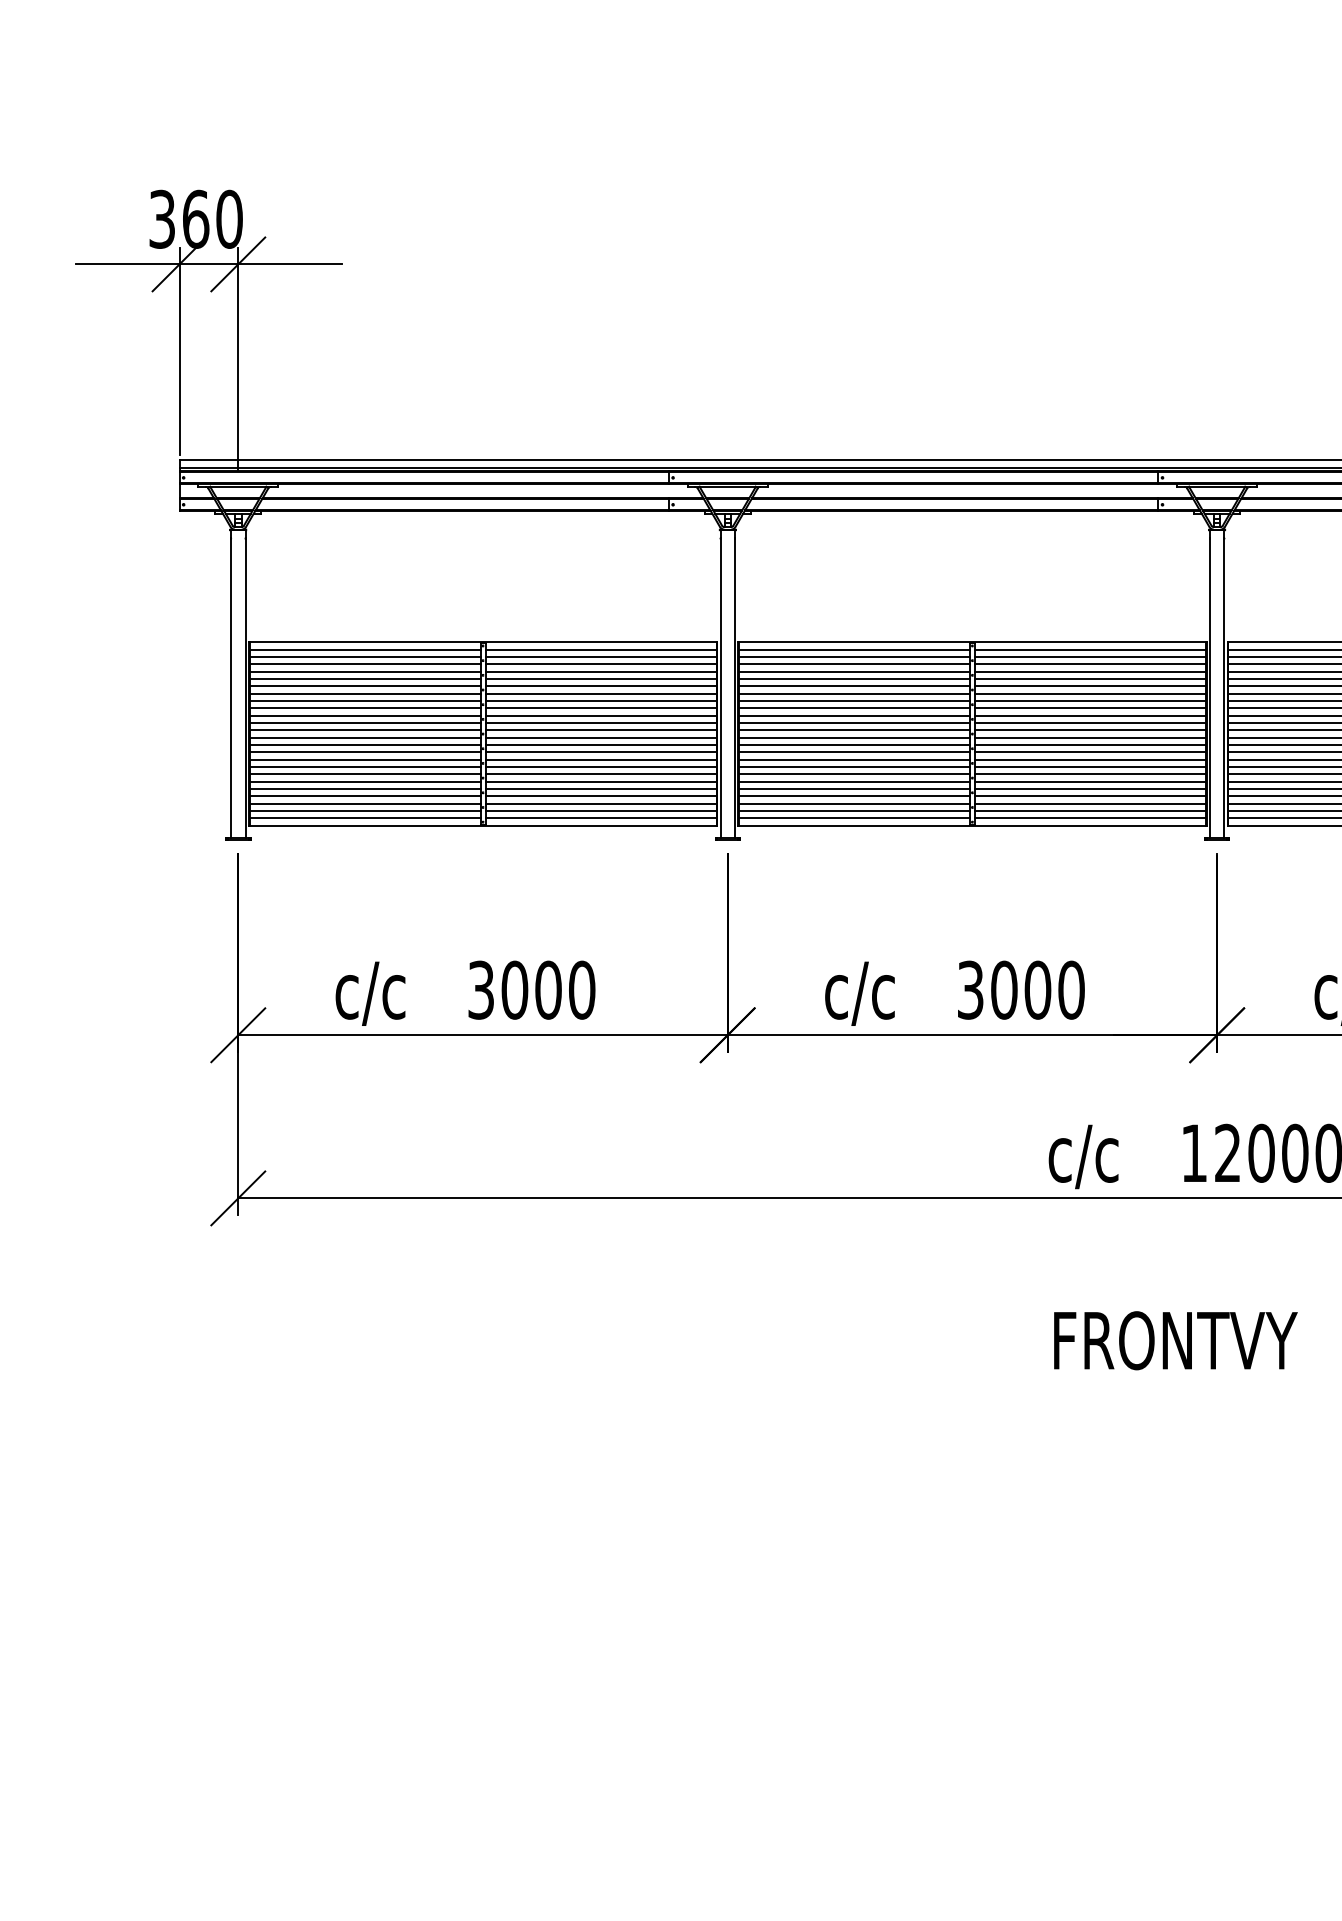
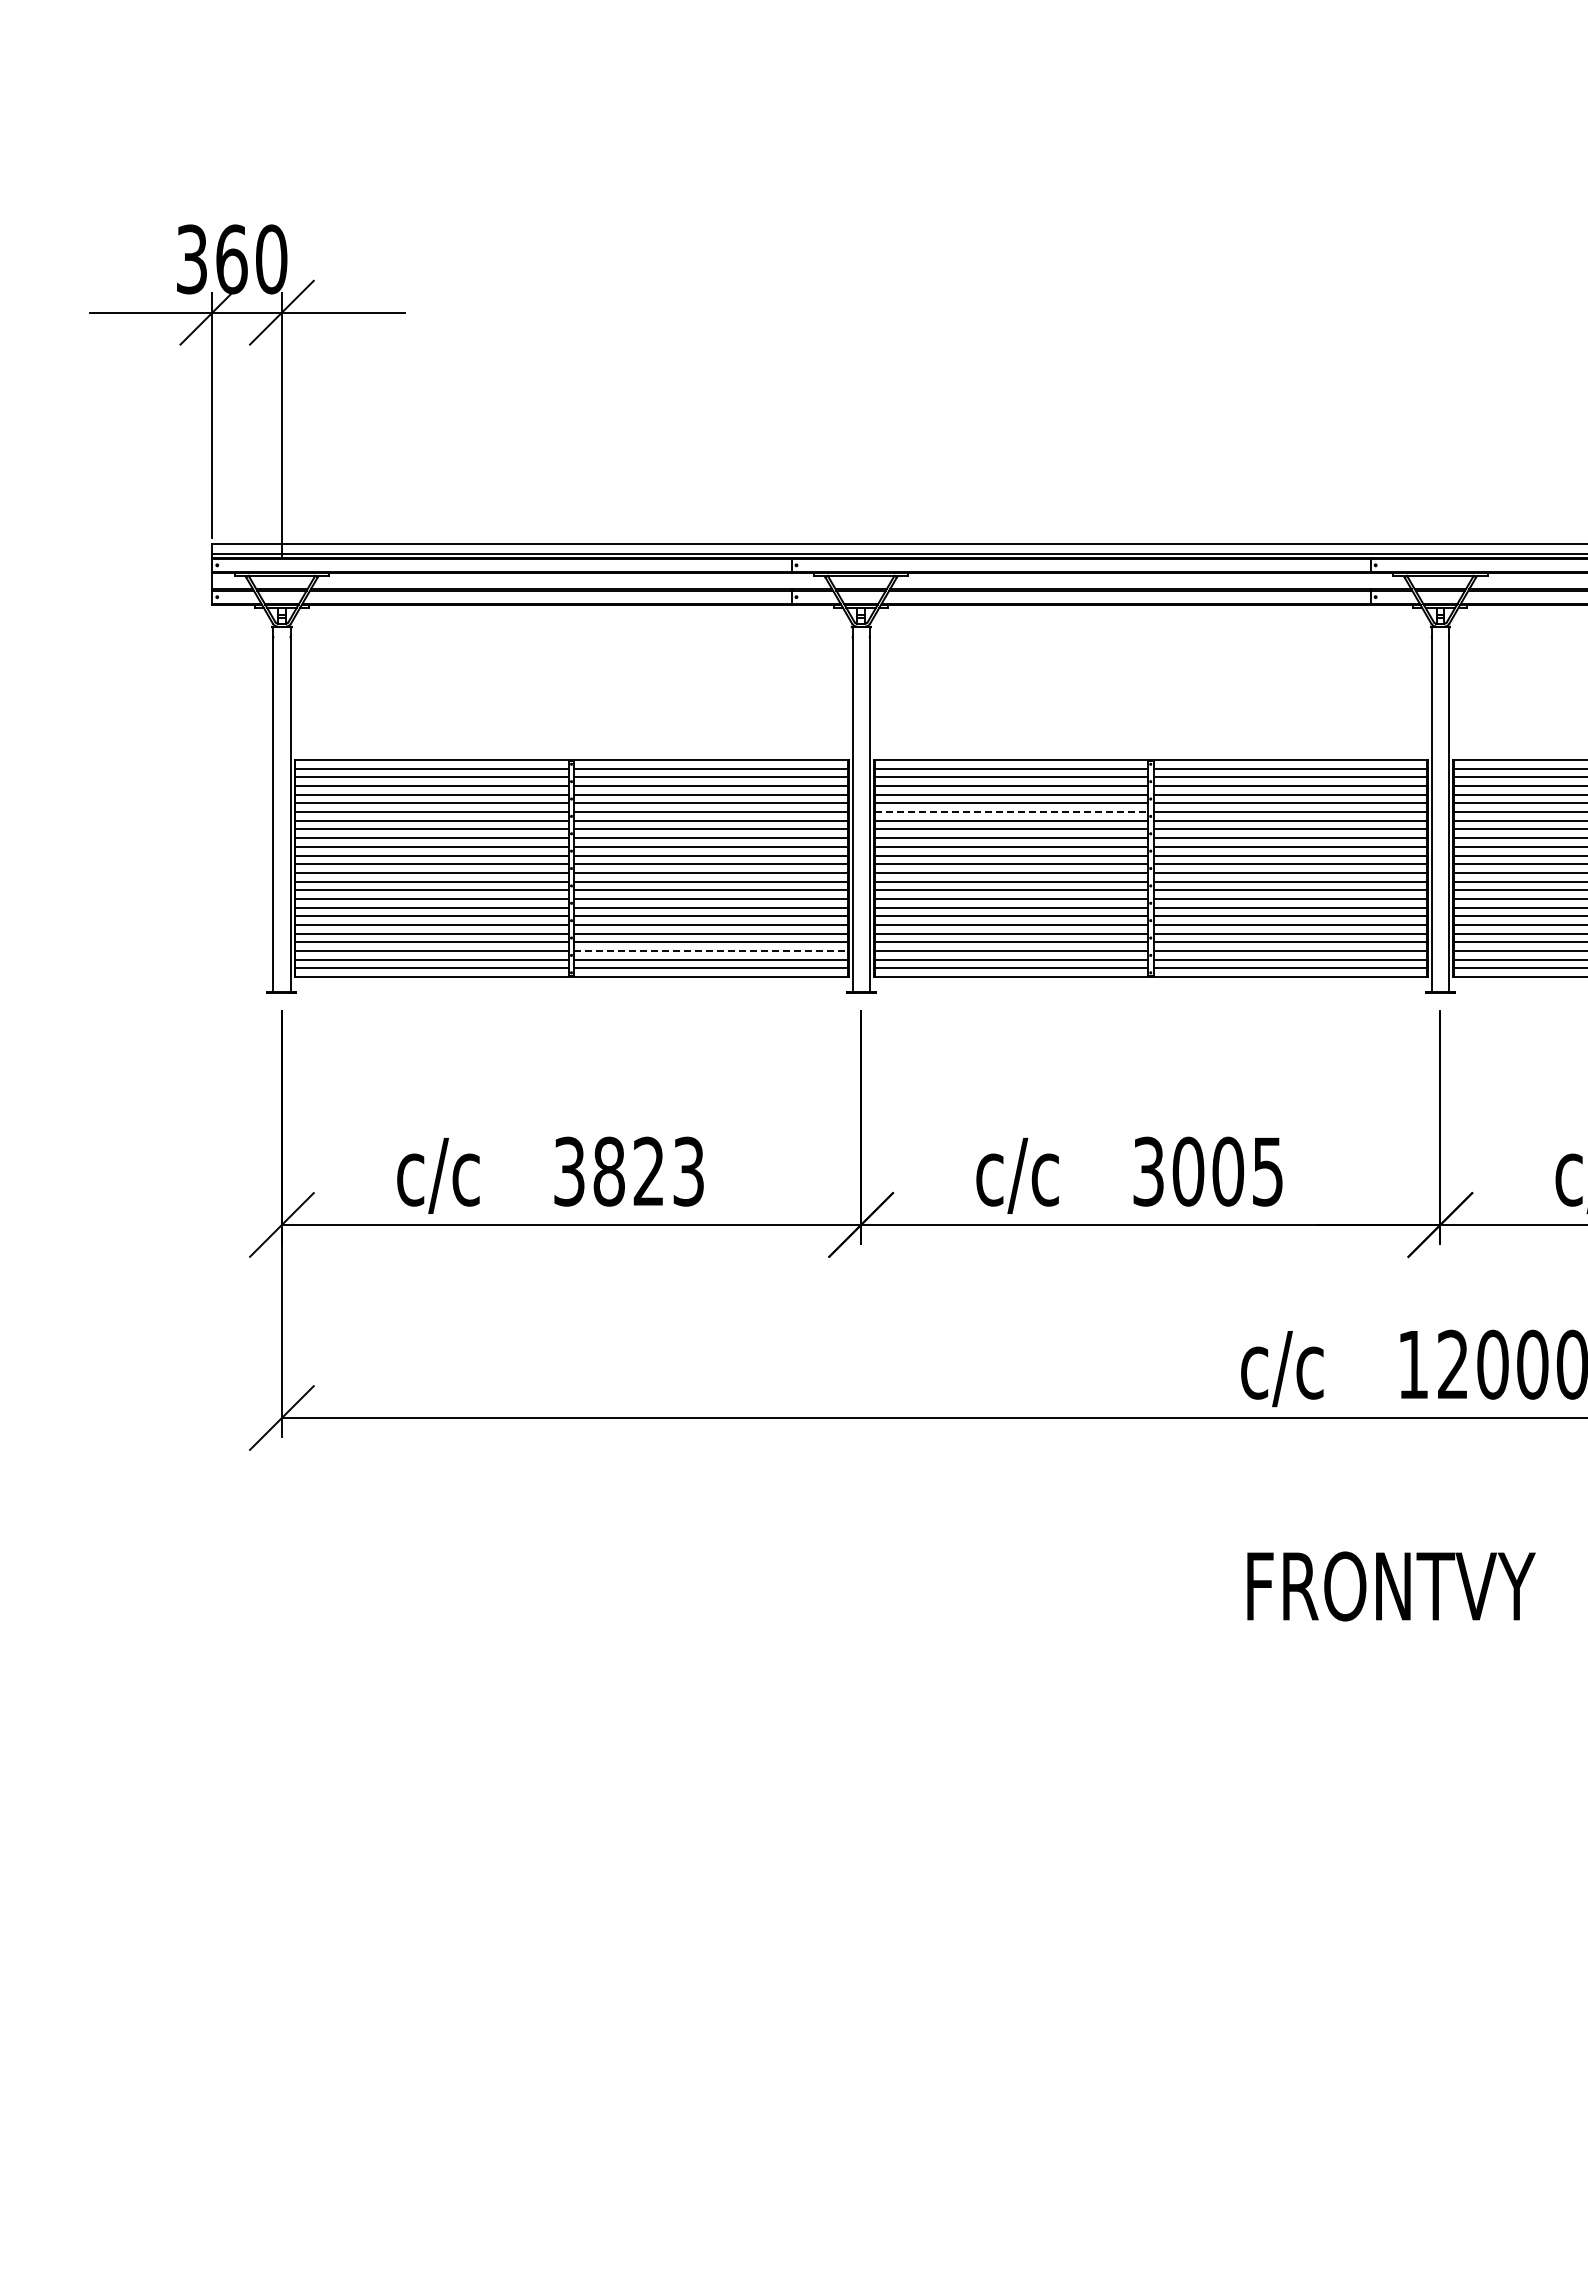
line: (854, 686) -> (1011, 812), solid -> dashed
line: (601, 804) -> (711, 951), solid -> dashed
text: (548, 990) -> (648, 1171), 3000 -> 3823
text: (1071, 990) -> (1267, 1171), 3000 -> 3005

